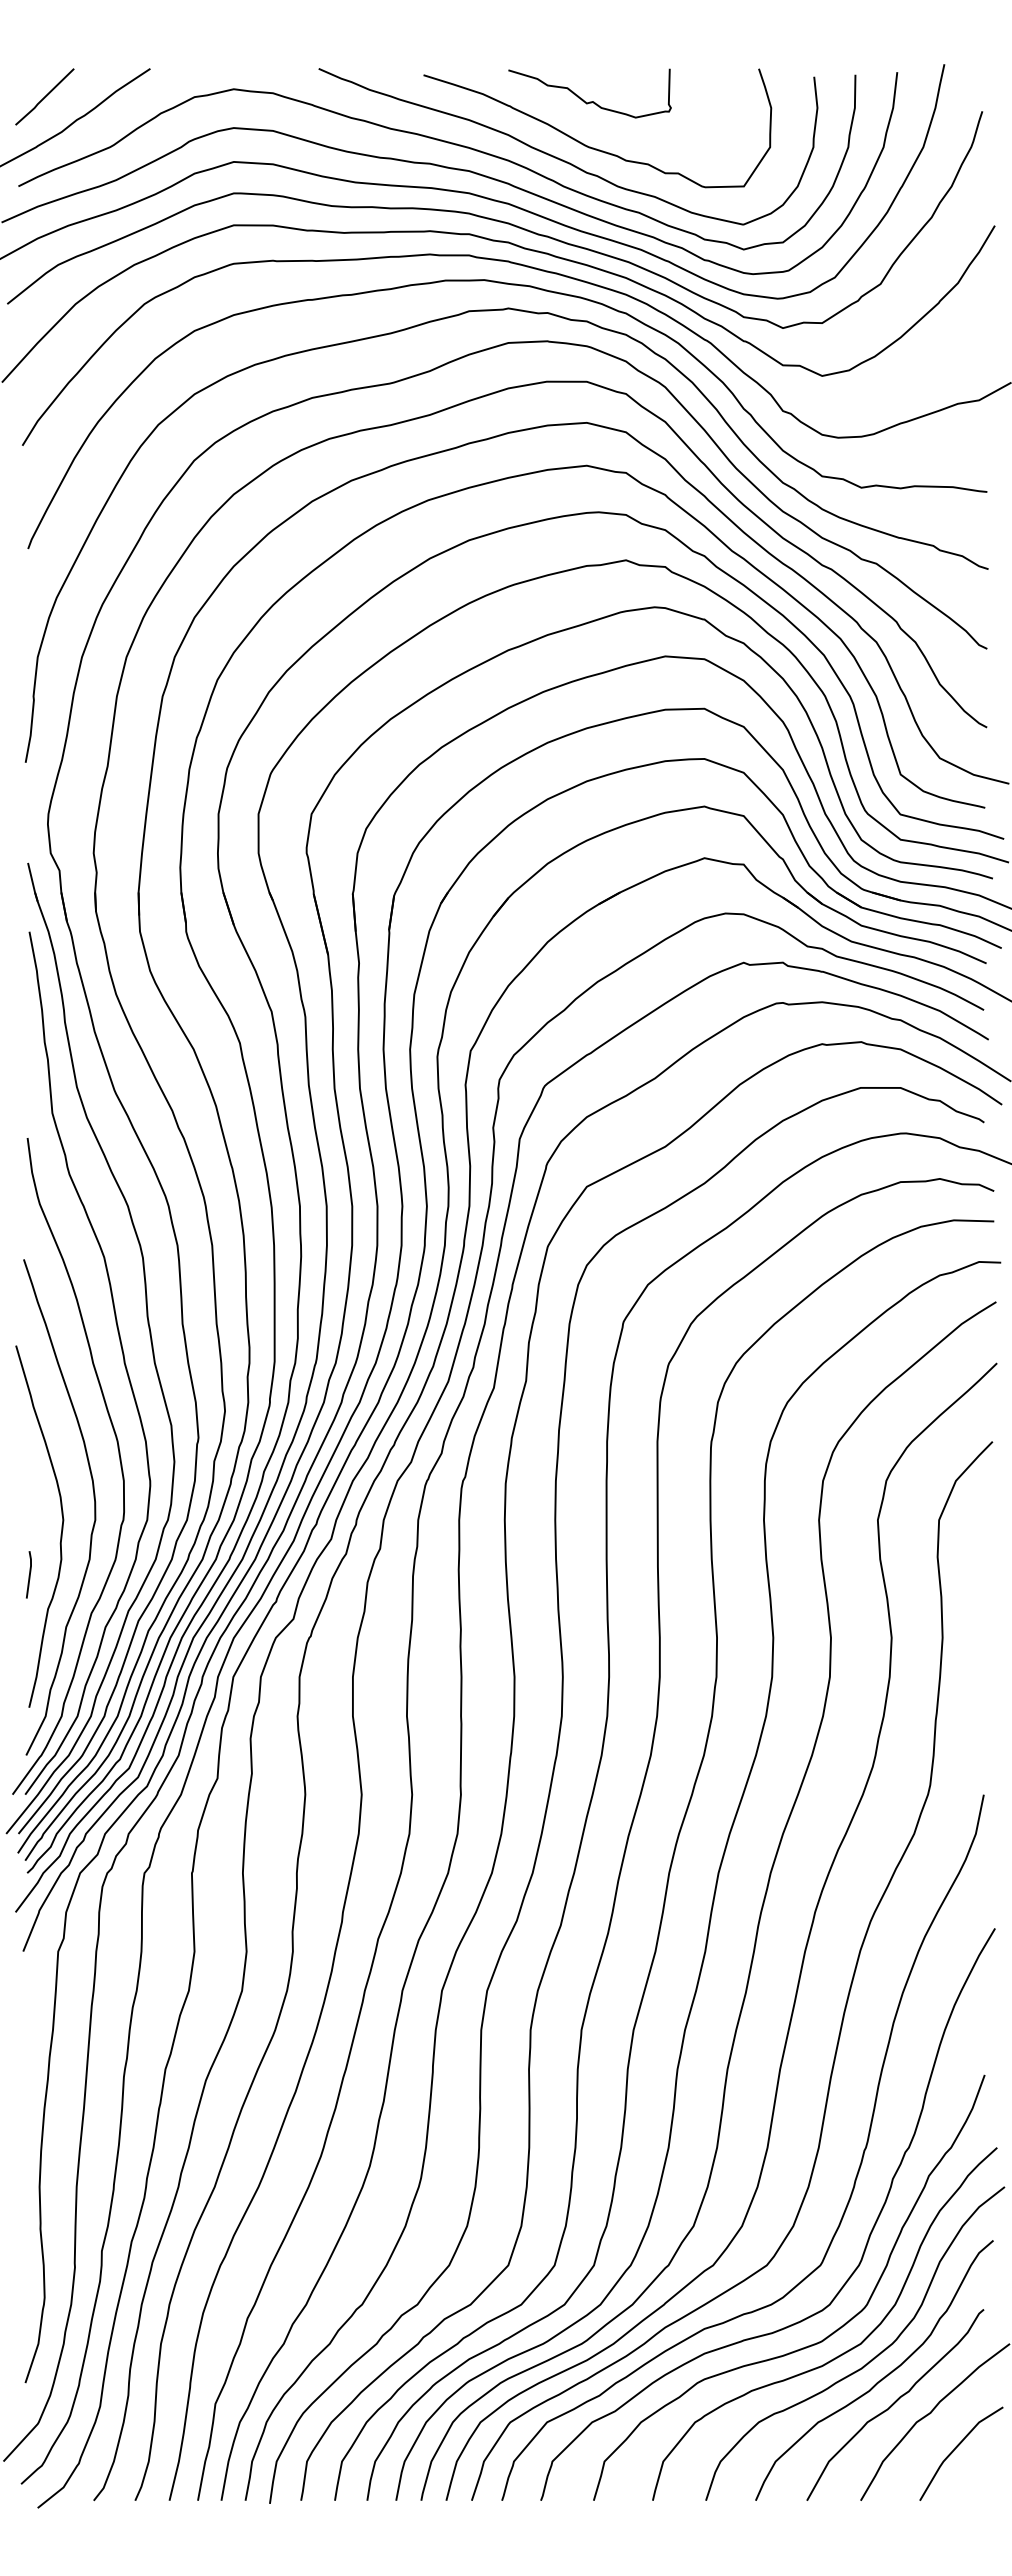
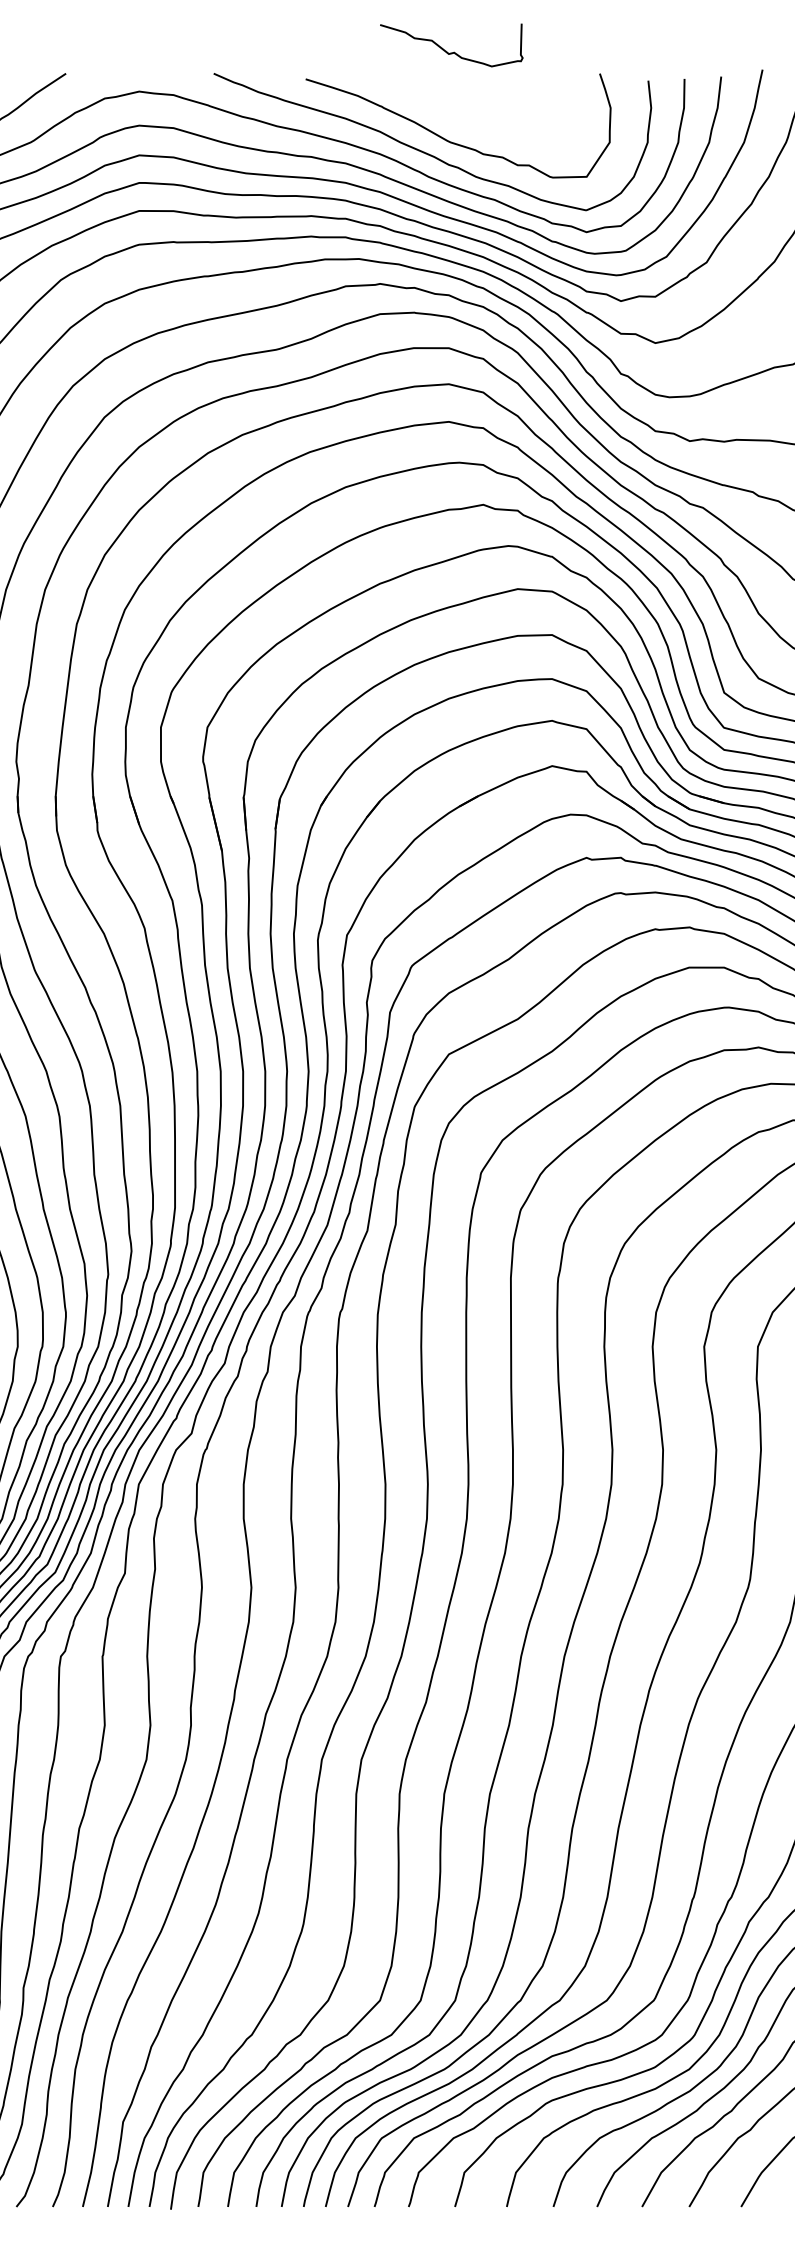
curve: (589, 101) -> (451, 52), moved

